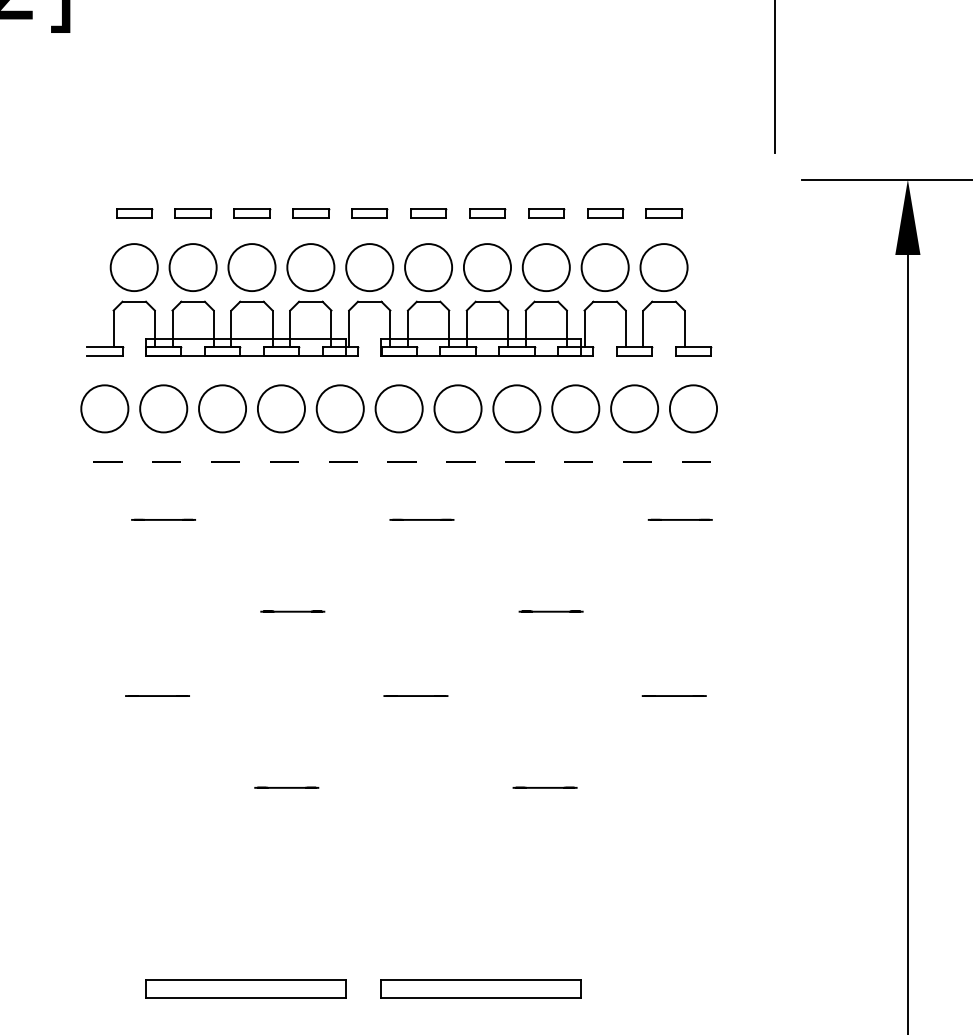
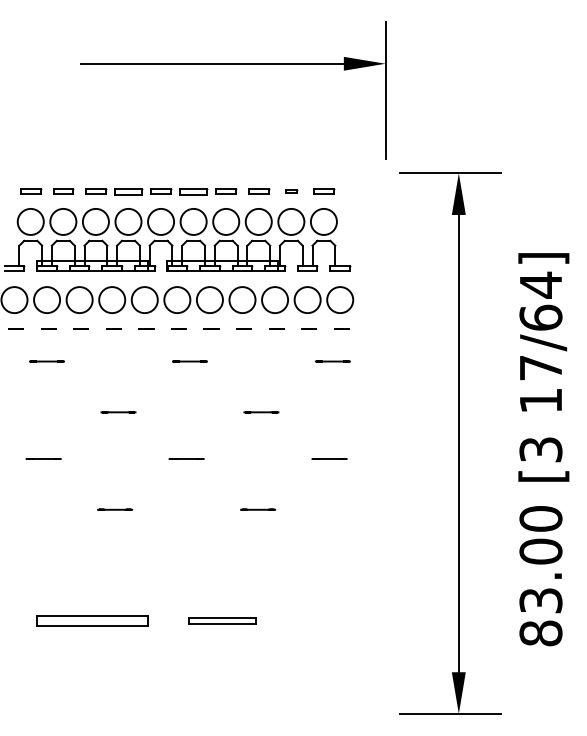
part: (310, 212) -> (128, 191), size x1.4
part: (428, 212) -> (193, 191), size x1.4
part: (605, 212) -> (291, 191), size x0.6
part: (480, 987) -> (222, 620), size x0.6

